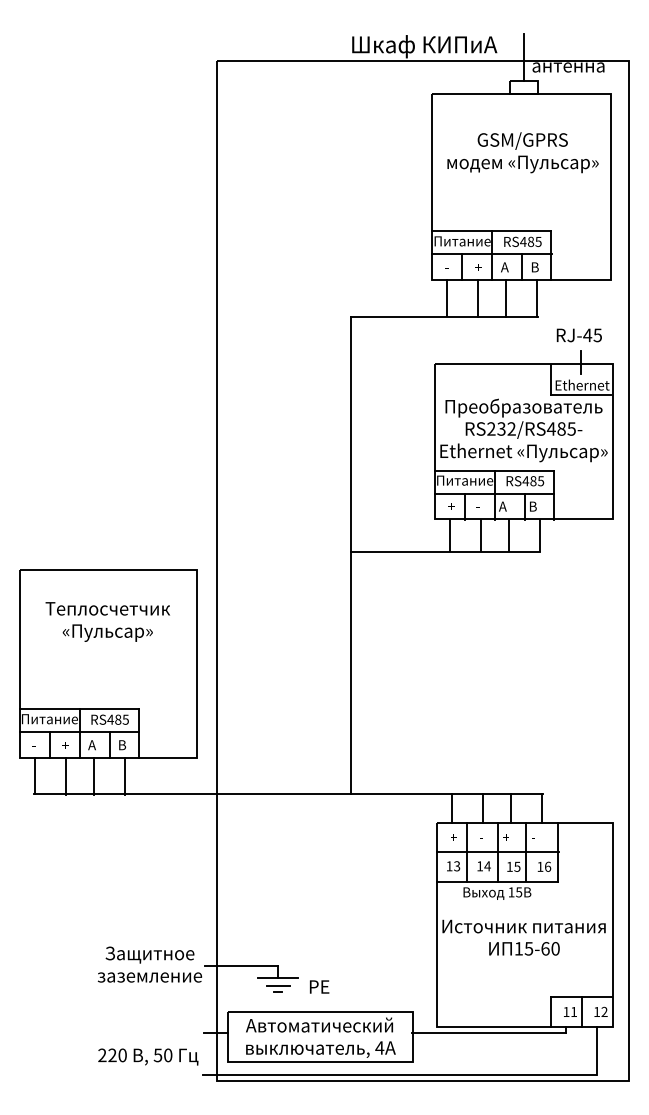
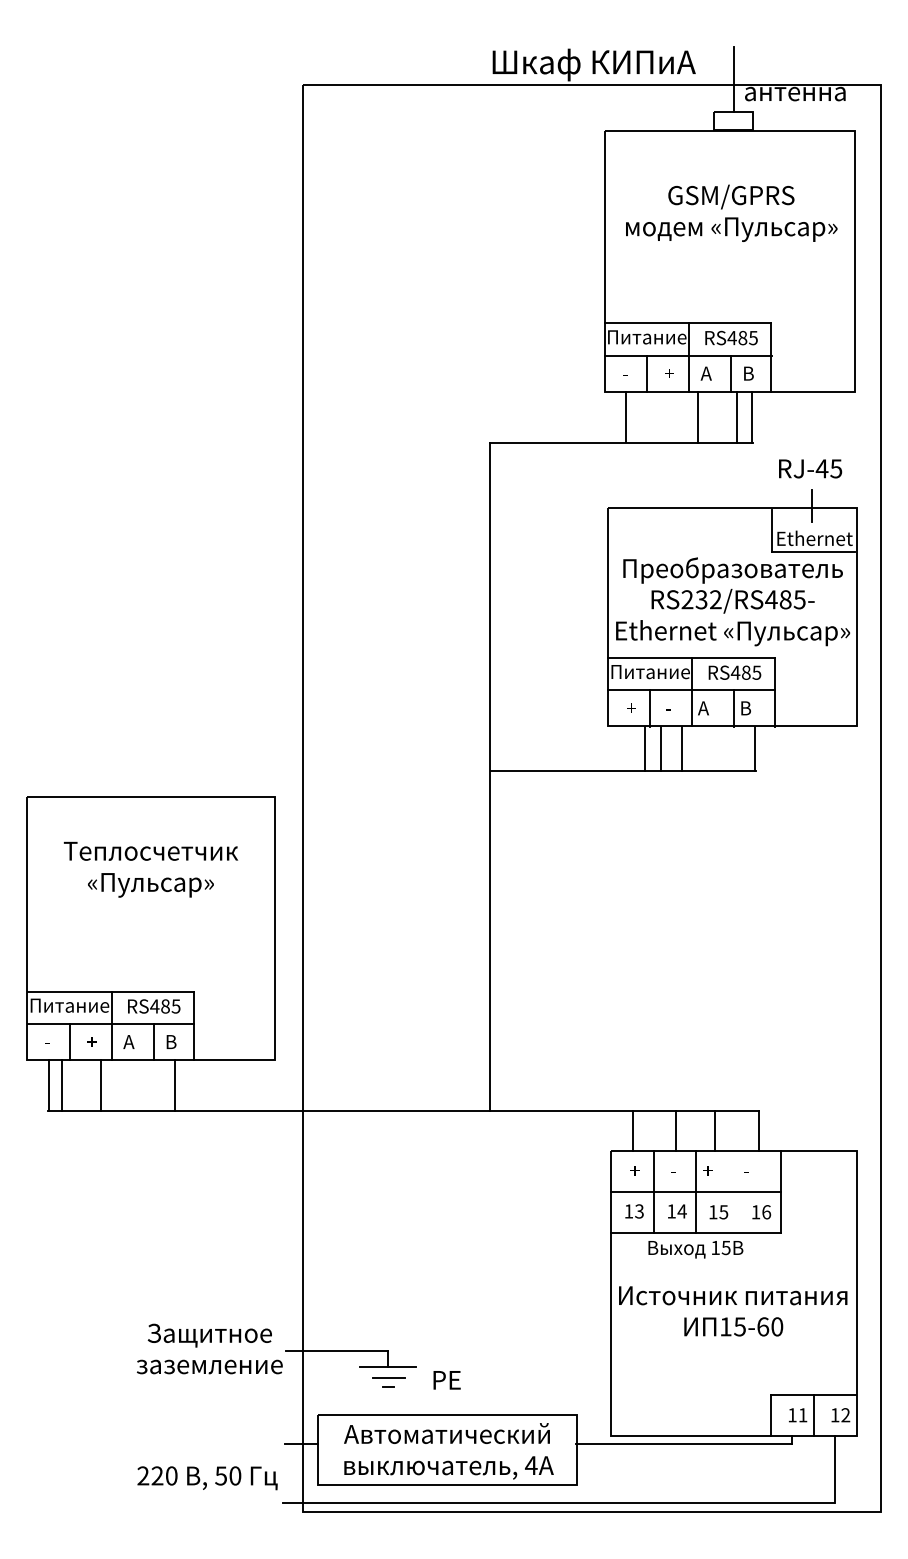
line: (506, 297) -> (736, 416), moved
line: (478, 298) -> (698, 417), moved
line: (449, 535) -> (661, 748), moved
line: (480, 535) -> (644, 748), moved
line: (508, 535) -> (681, 748), moved
line: (66, 776) -> (62, 1085), moved
line: (93, 776) -> (101, 1085), moved
line: (525, 852) -> (735, 1191), removed

